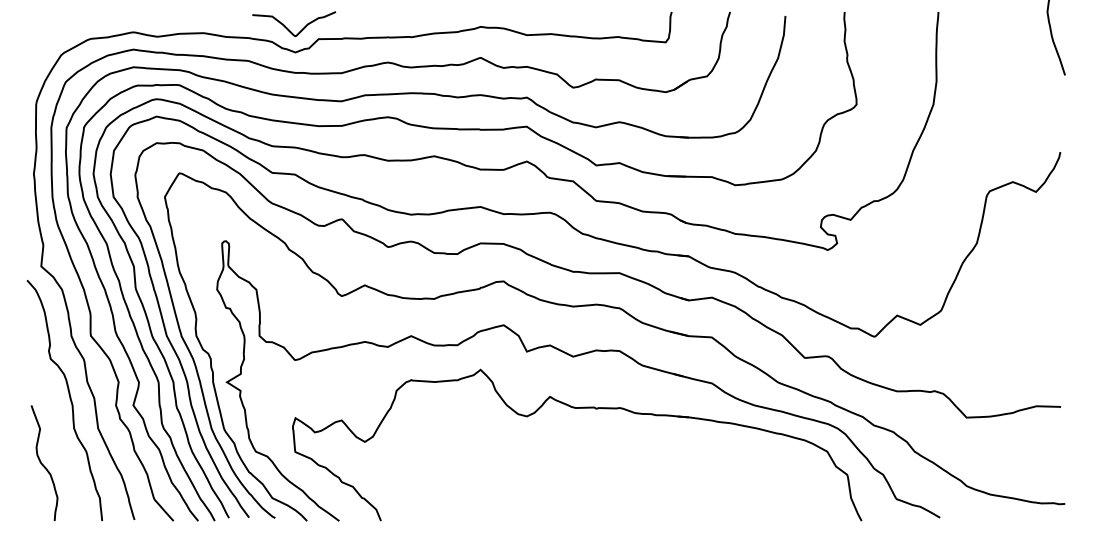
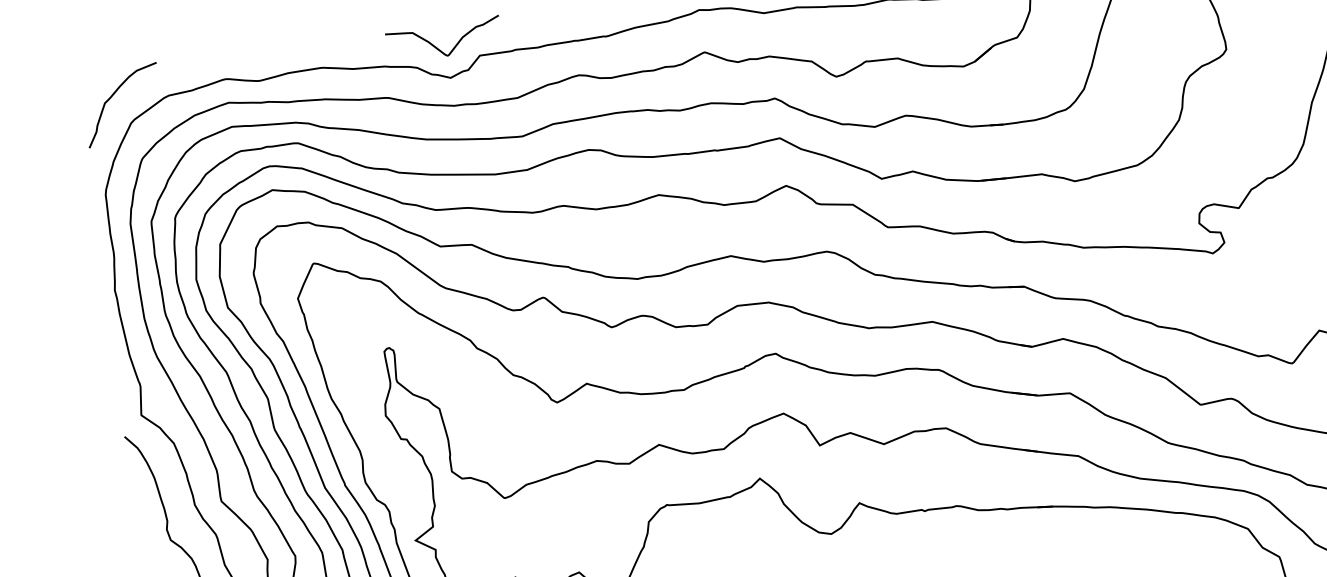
curve: (50, 34) -> (112, 96), added

